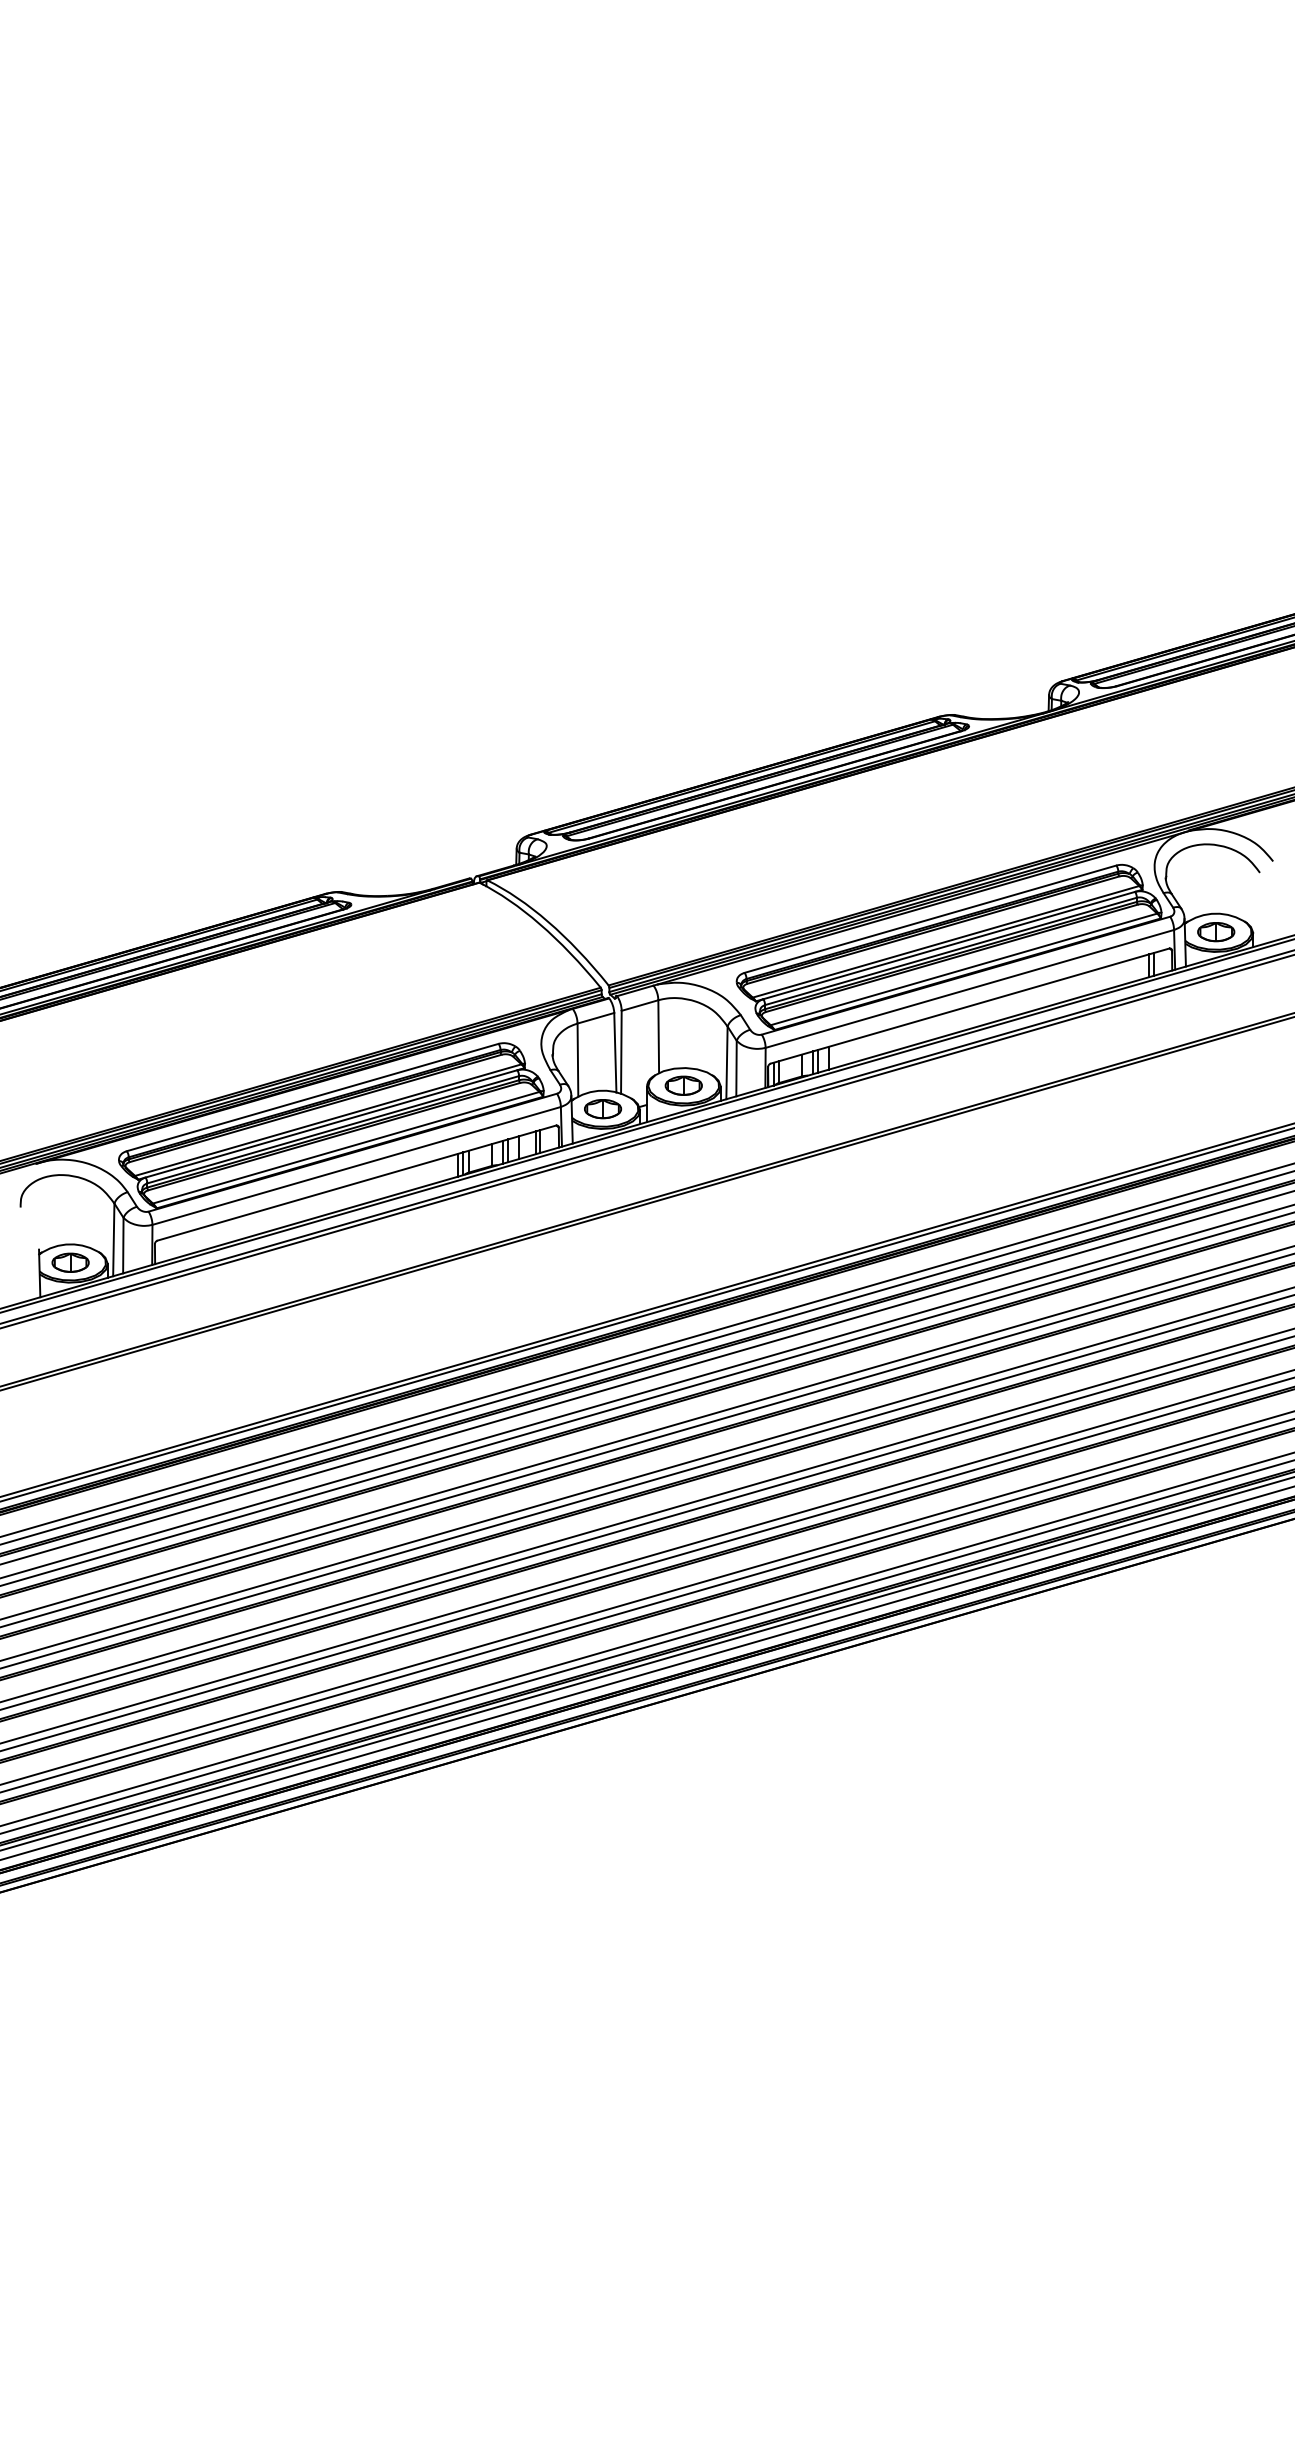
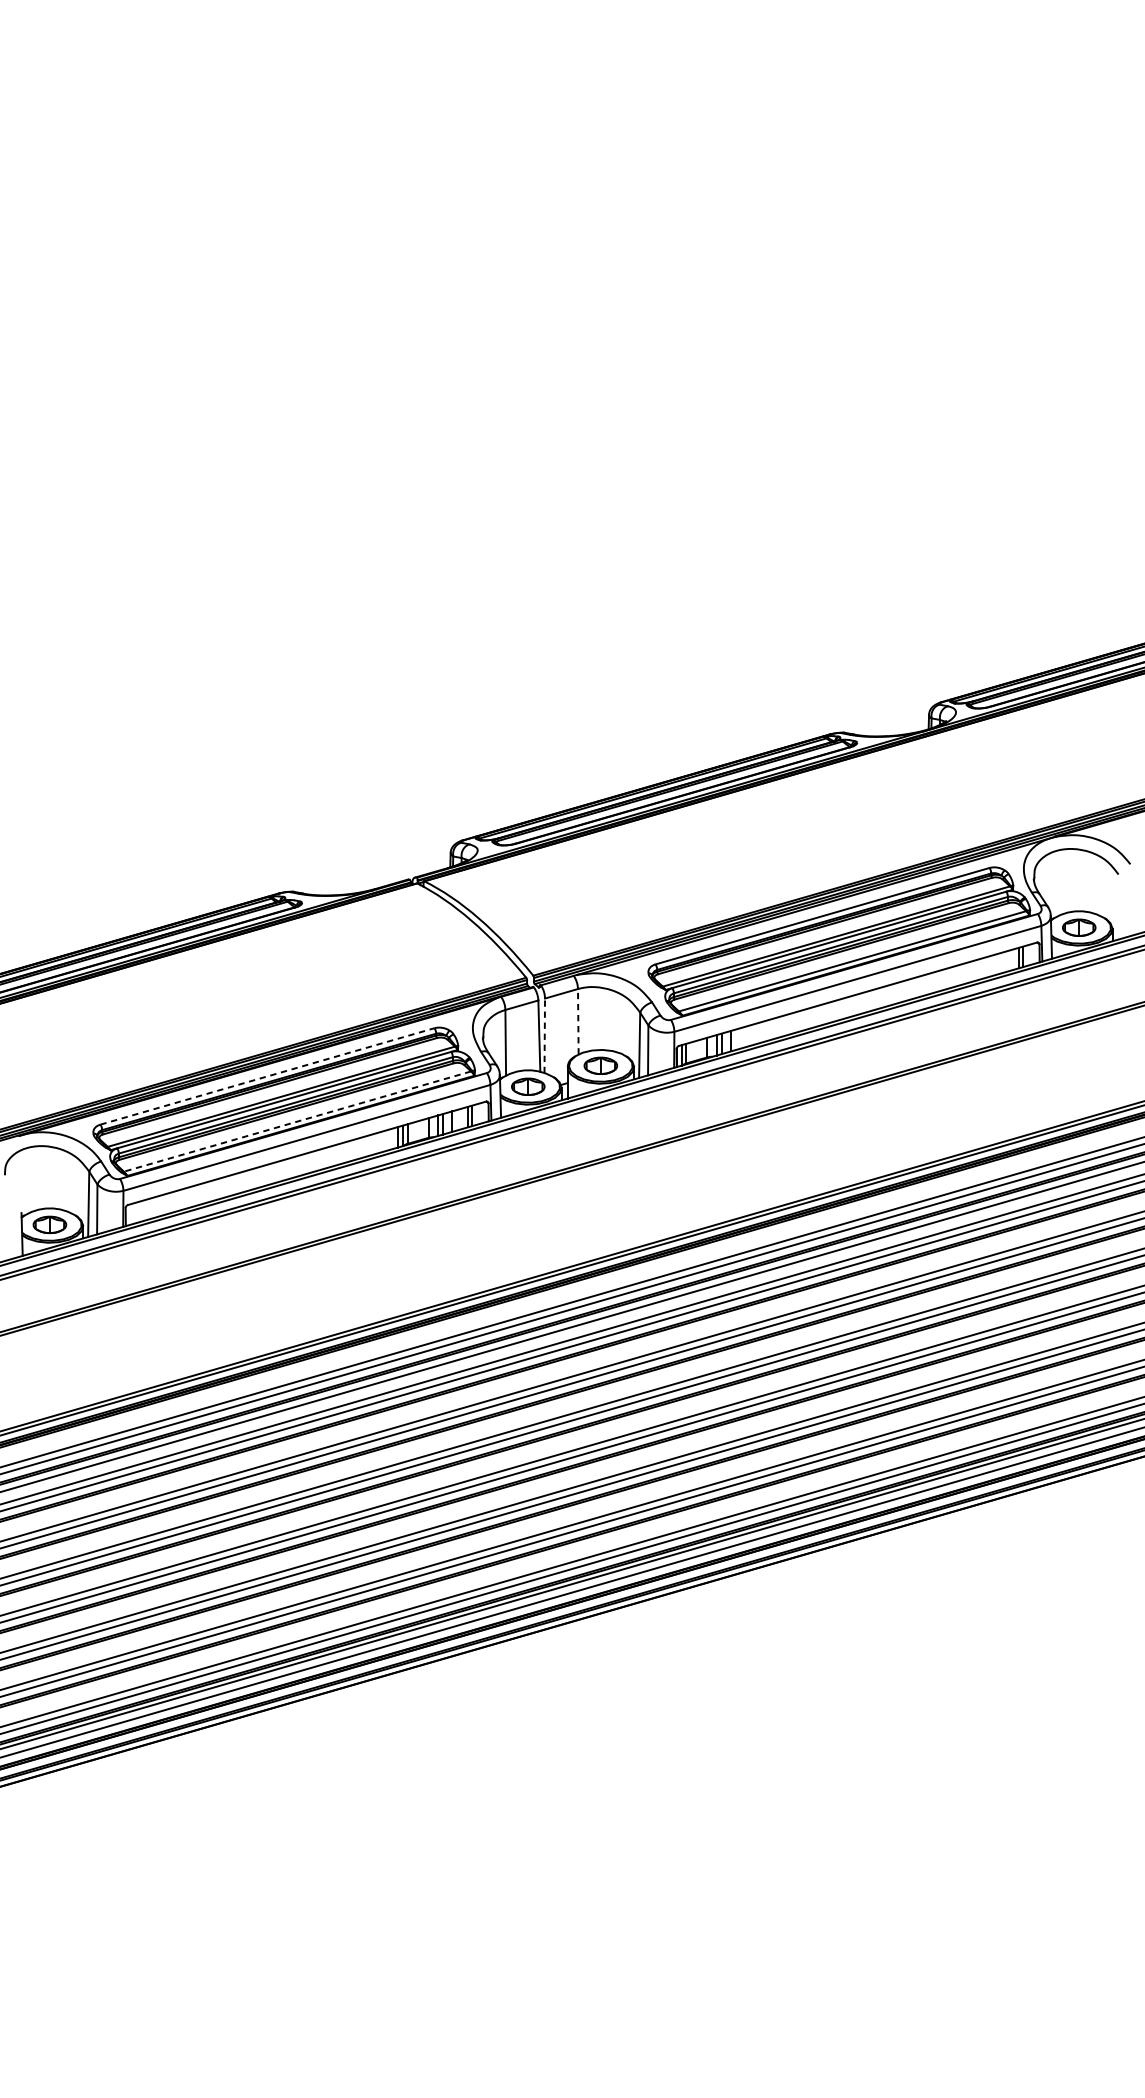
line: (658, 1036) -> (578, 1021), solid -> dashed
line: (621, 1051) -> (544, 1035), solid -> dashed
line: (313, 1097) -> (268, 1076), solid -> dashed
line: (345, 1147) -> (296, 1121), solid -> dashed

